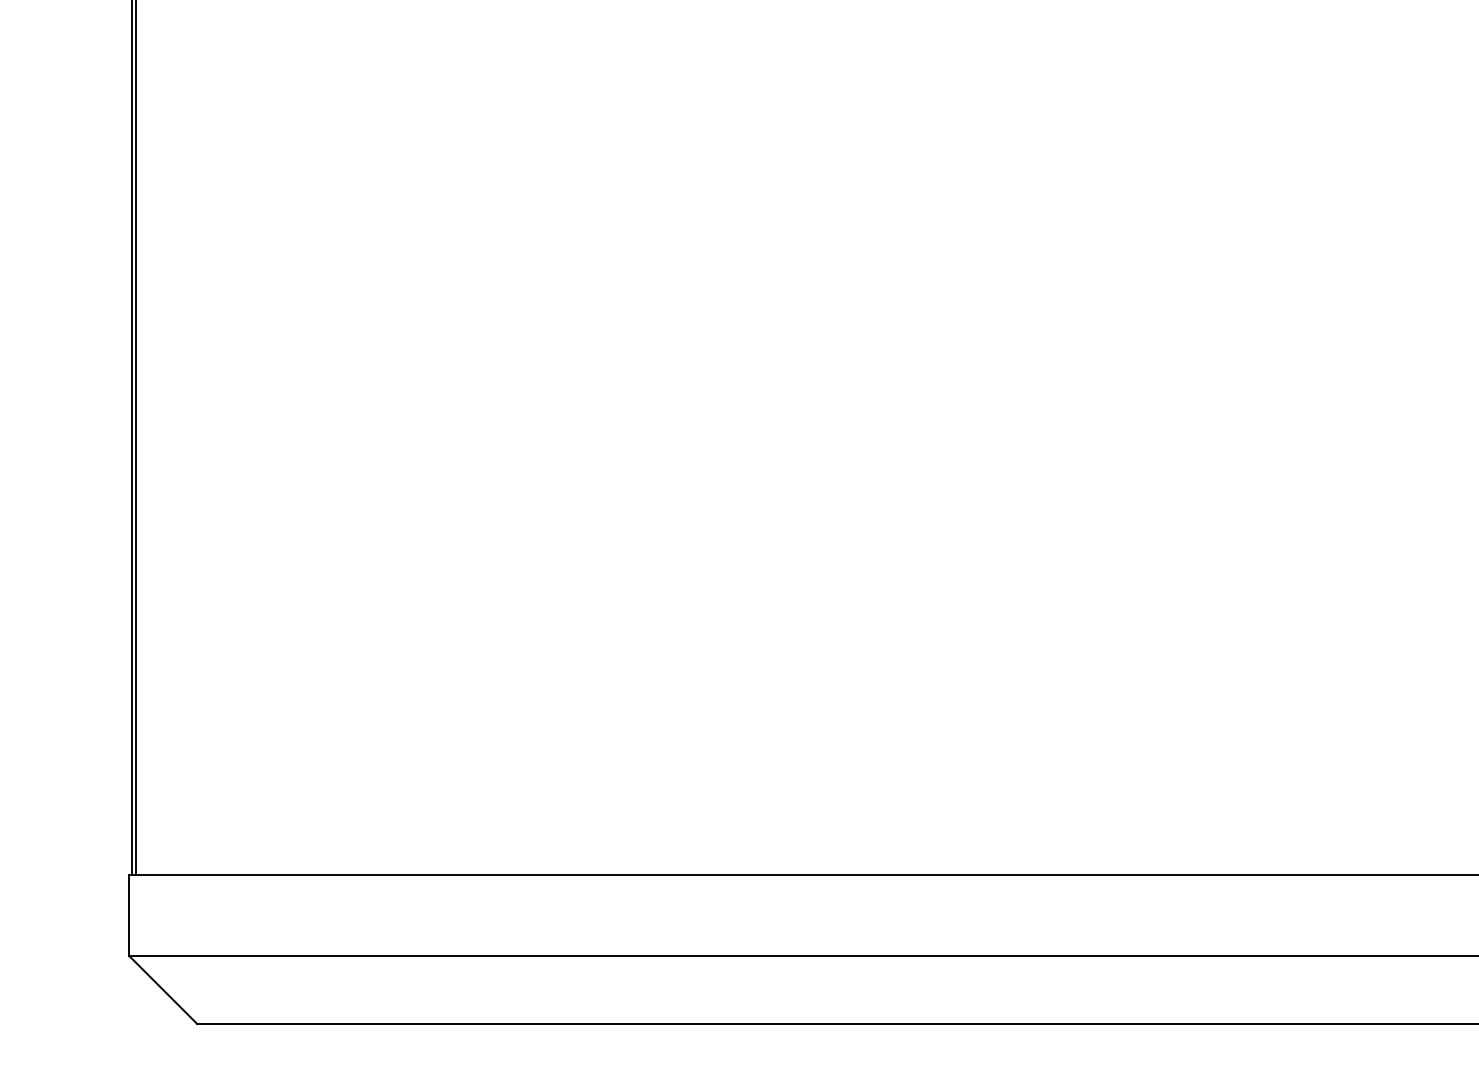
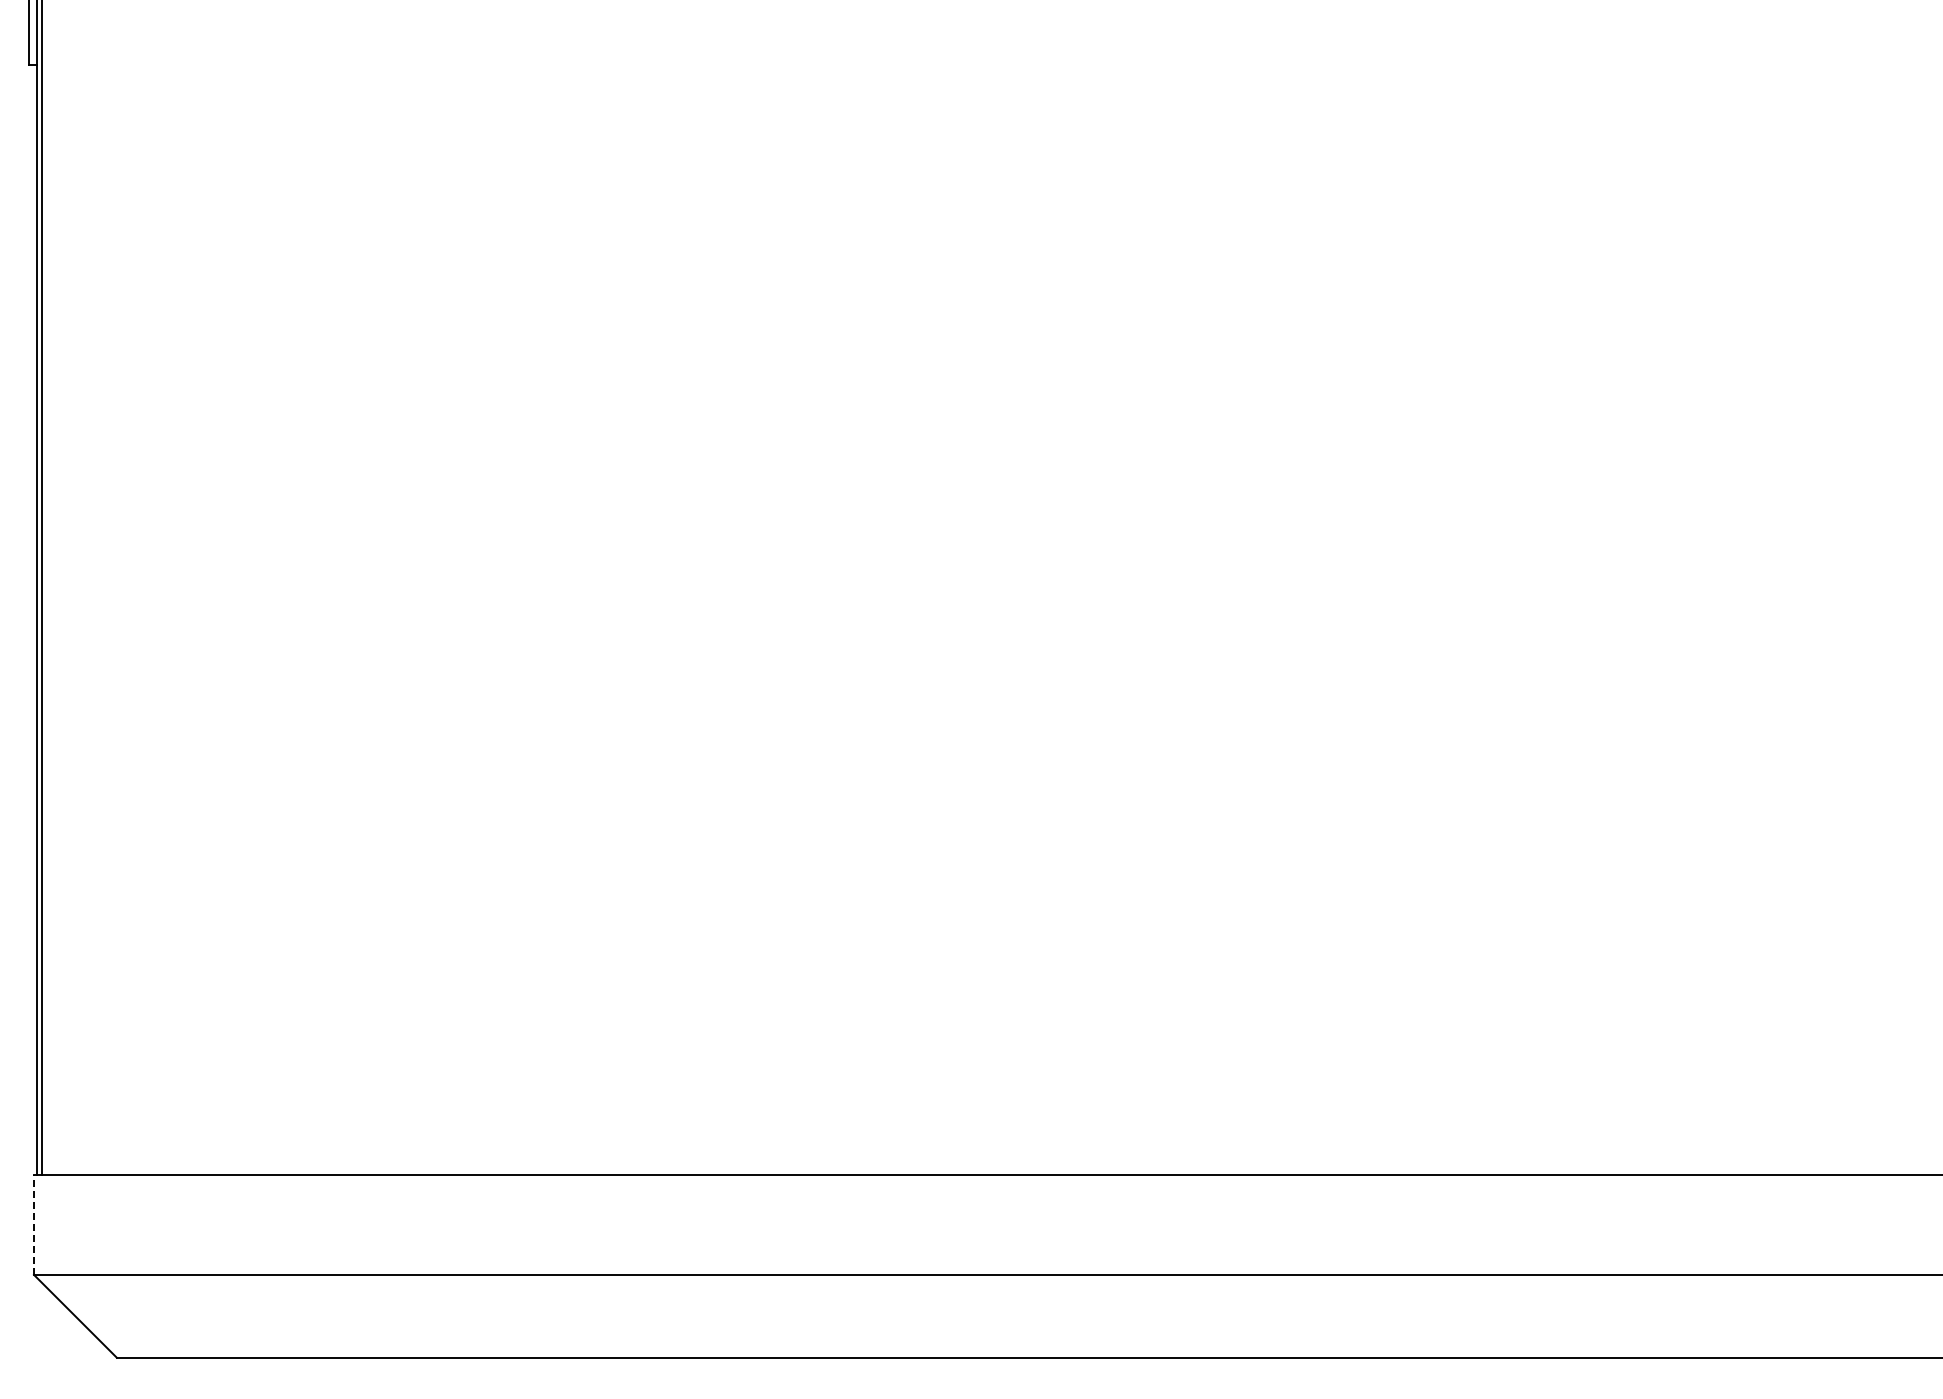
line: (129, 915) -> (34, 1225), solid -> dashed

